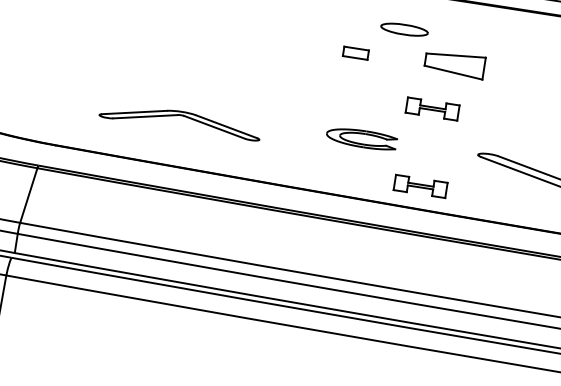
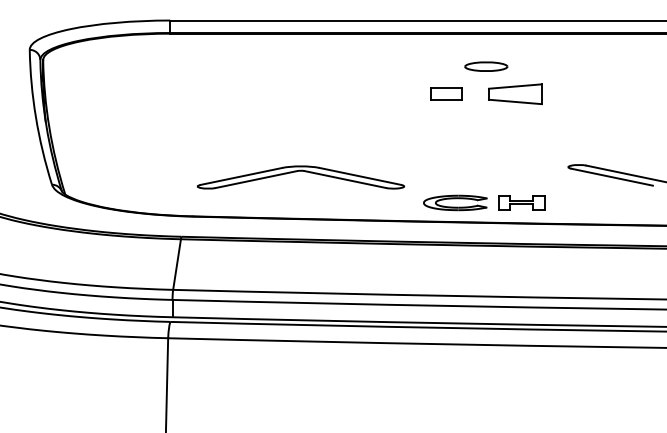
part: (355, 52) -> (446, 93), size x1.43
part: (454, 64) -> (515, 94), moved
part: (432, 108) -> (521, 132), removed
part: (180, 120) -> (300, 177), size x1.43
part: (361, 138) -> (455, 202), moved

